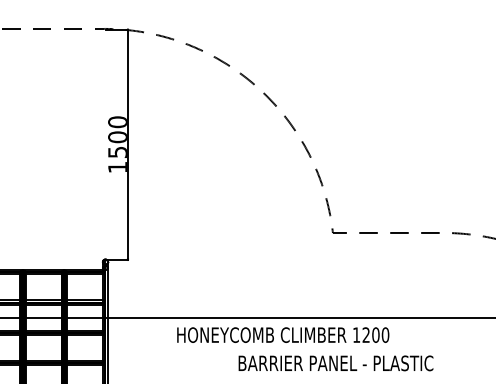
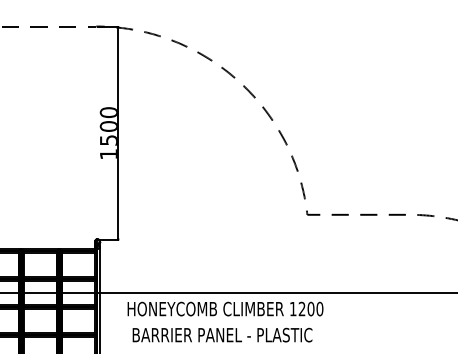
text: (283, 334) -> (225, 308), moved
text: (335, 363) -> (222, 335), moved

